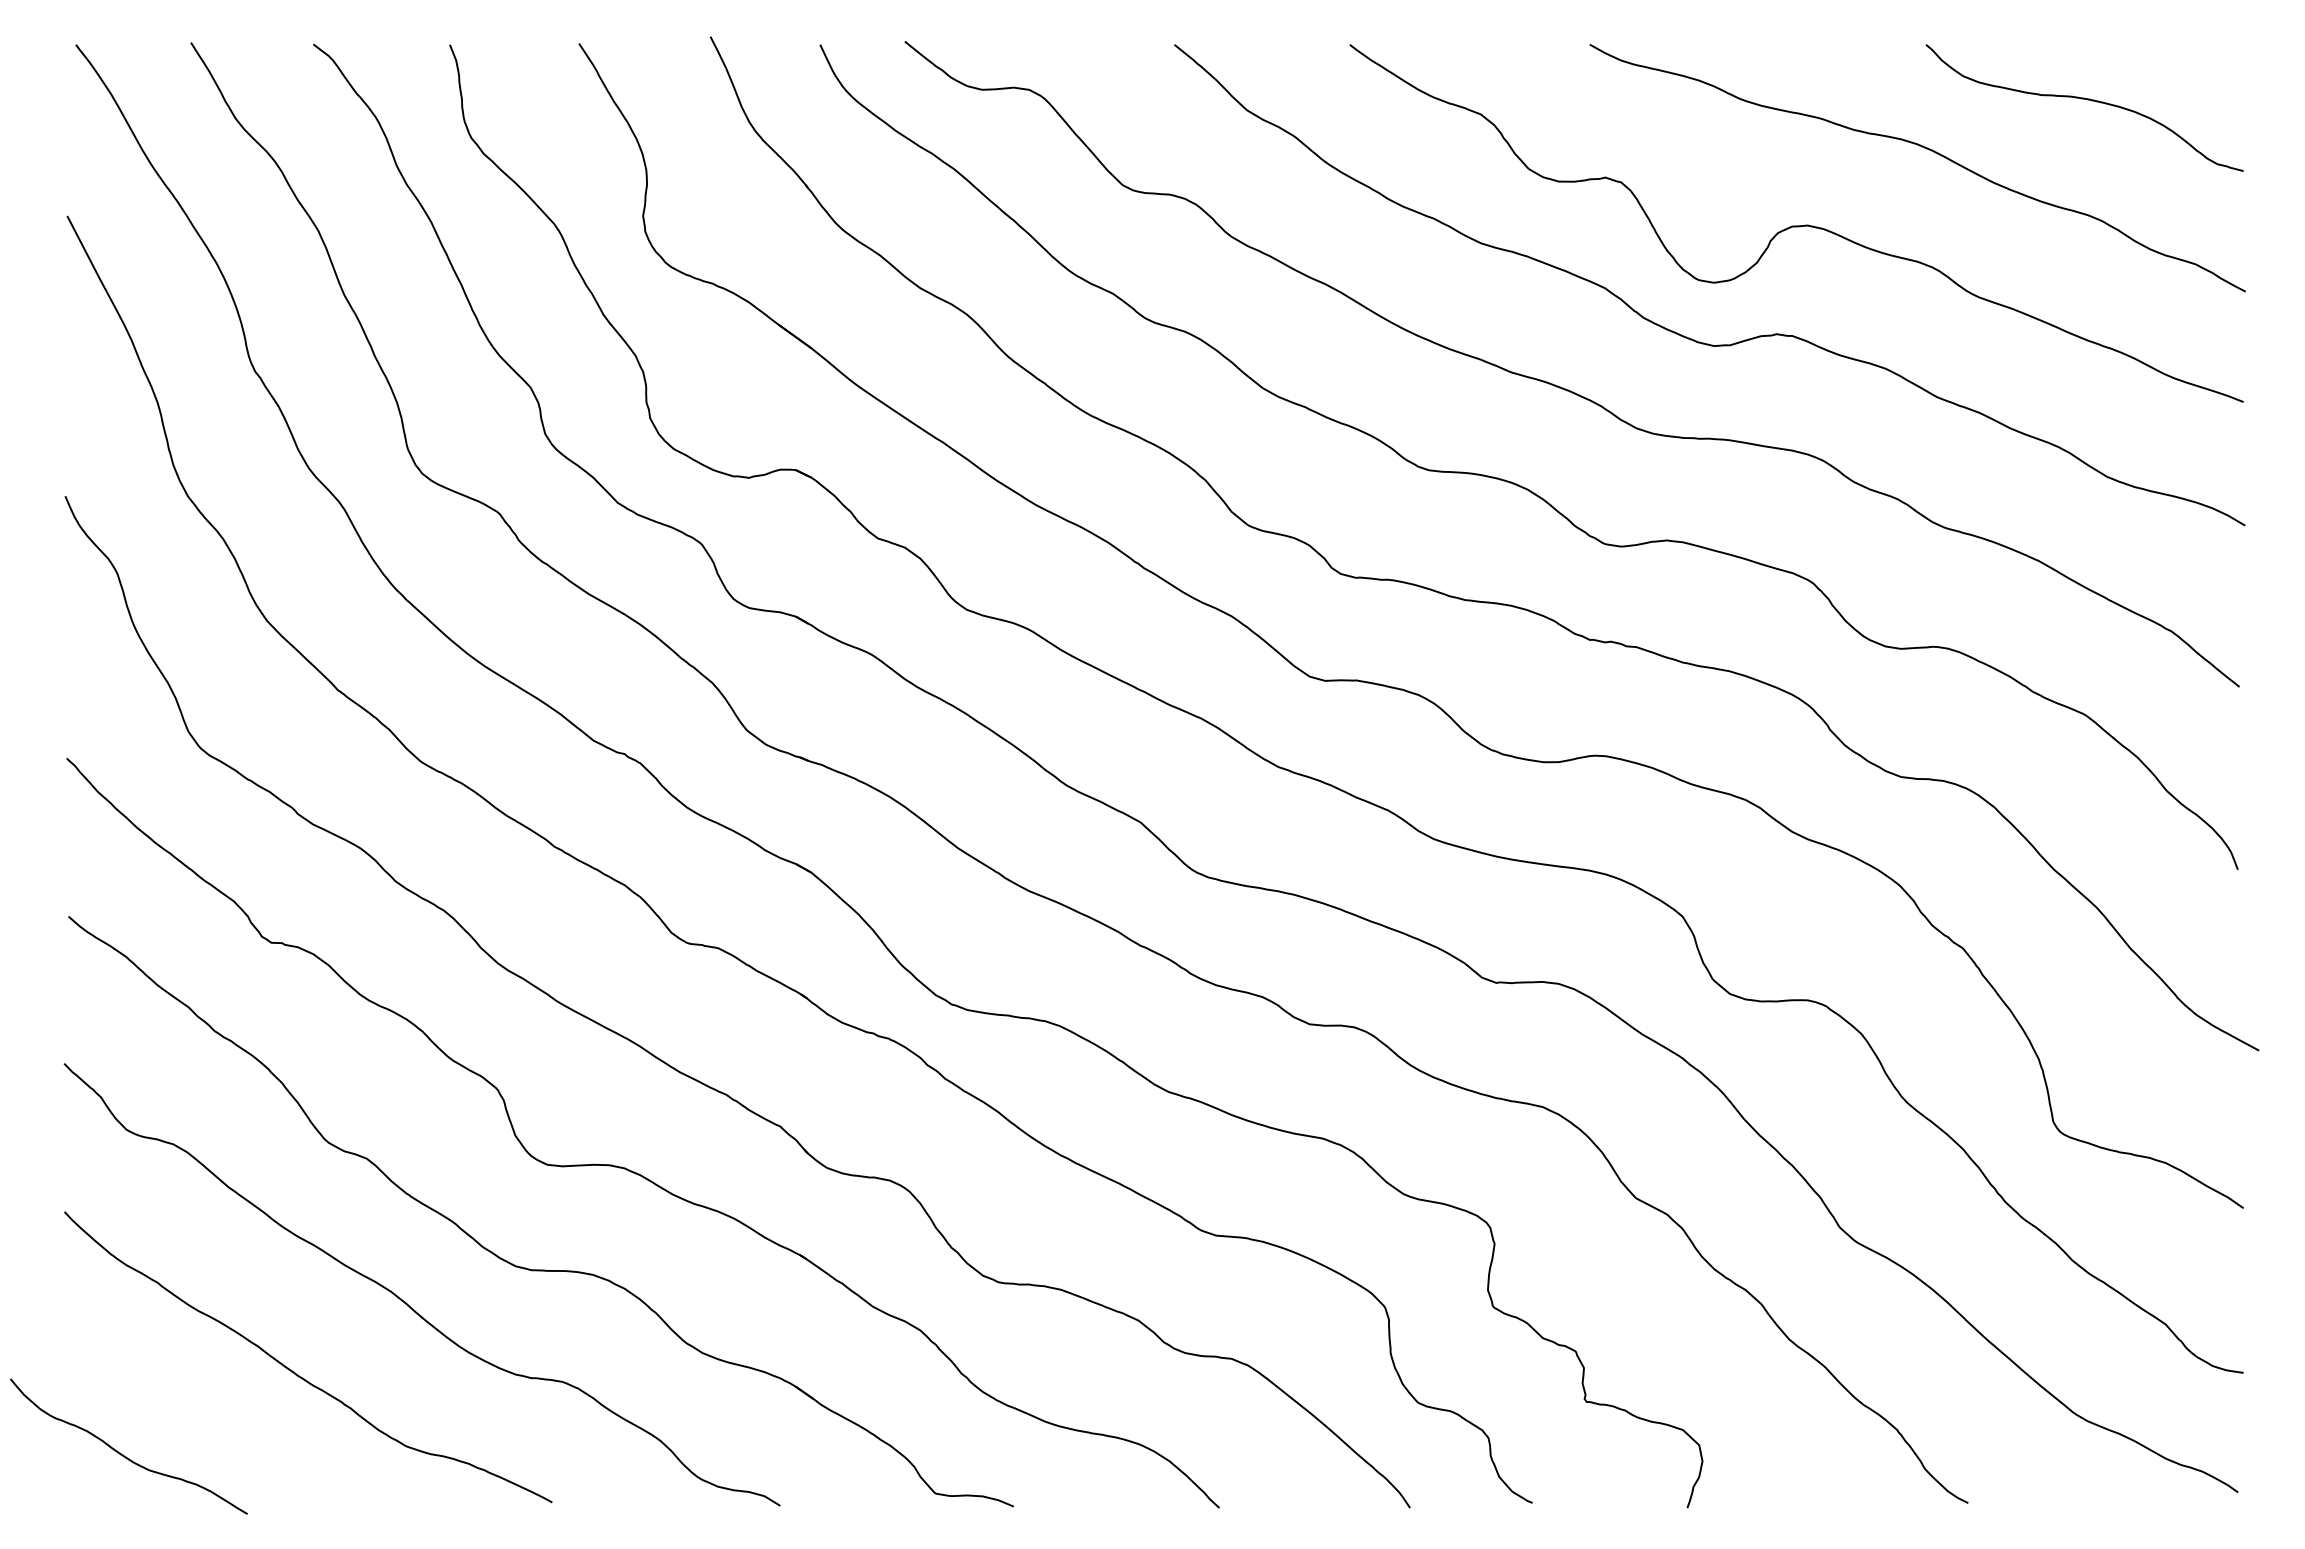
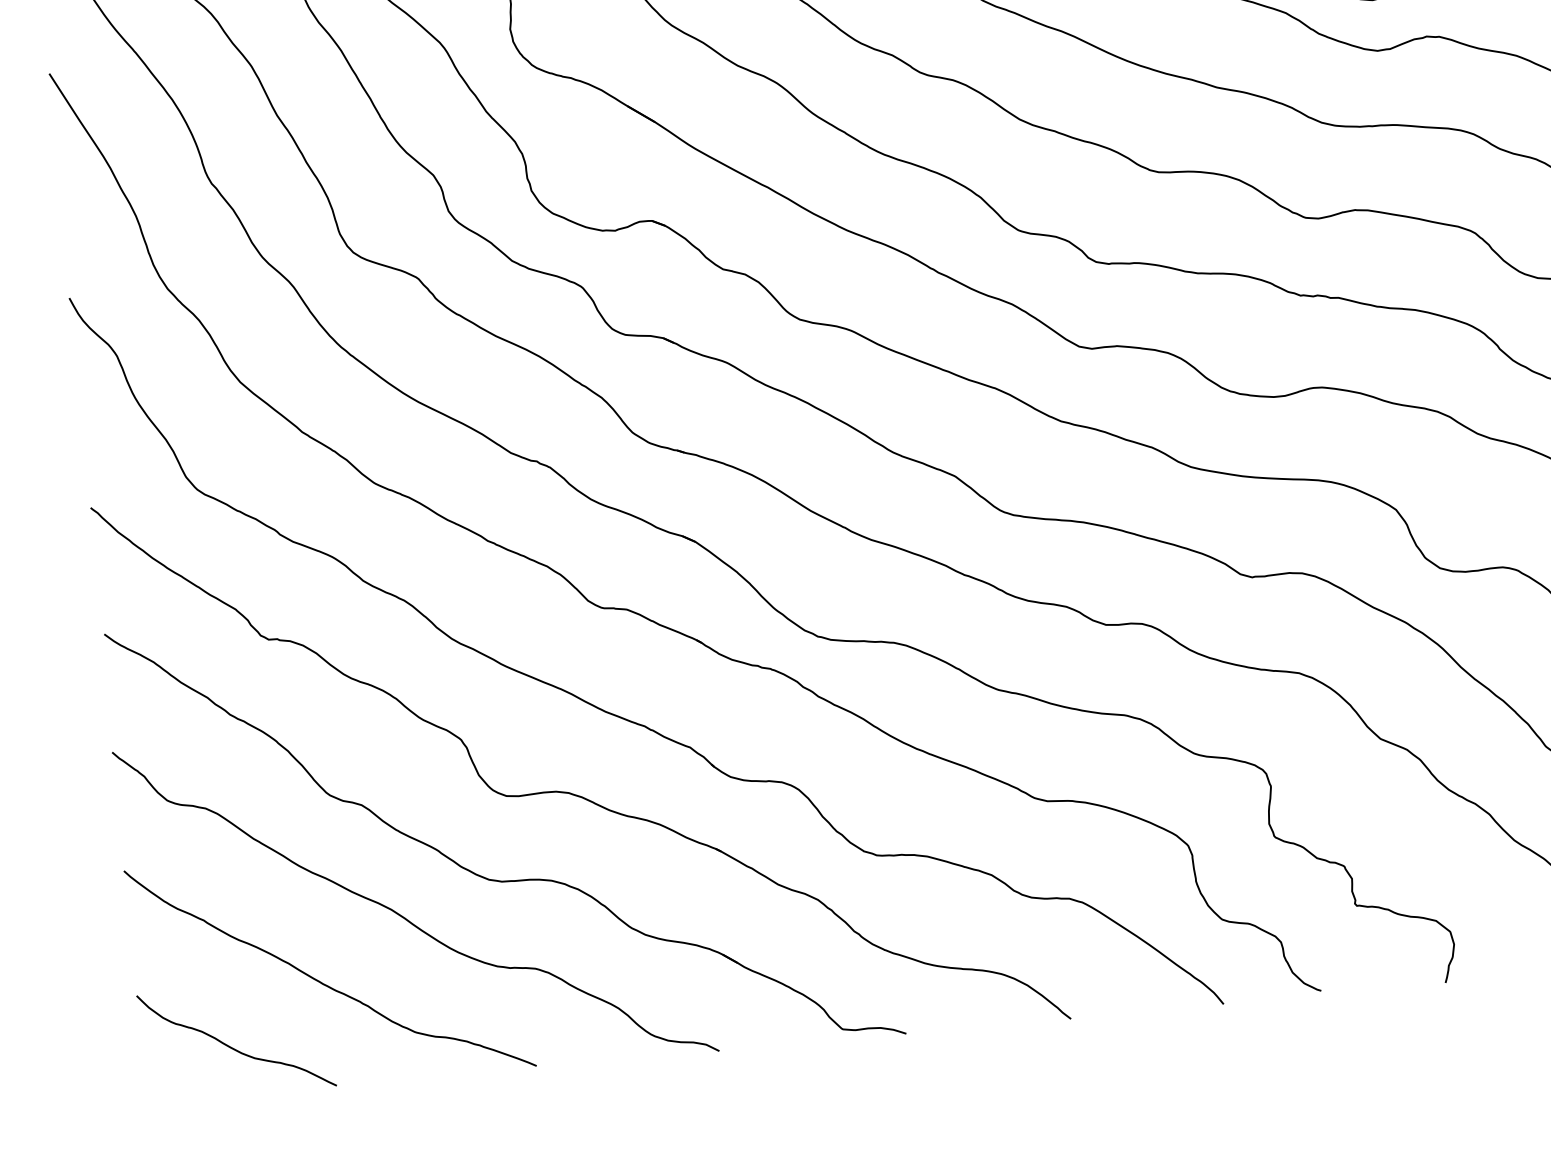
curve: (123, 1454) -> (232, 1047), moved

